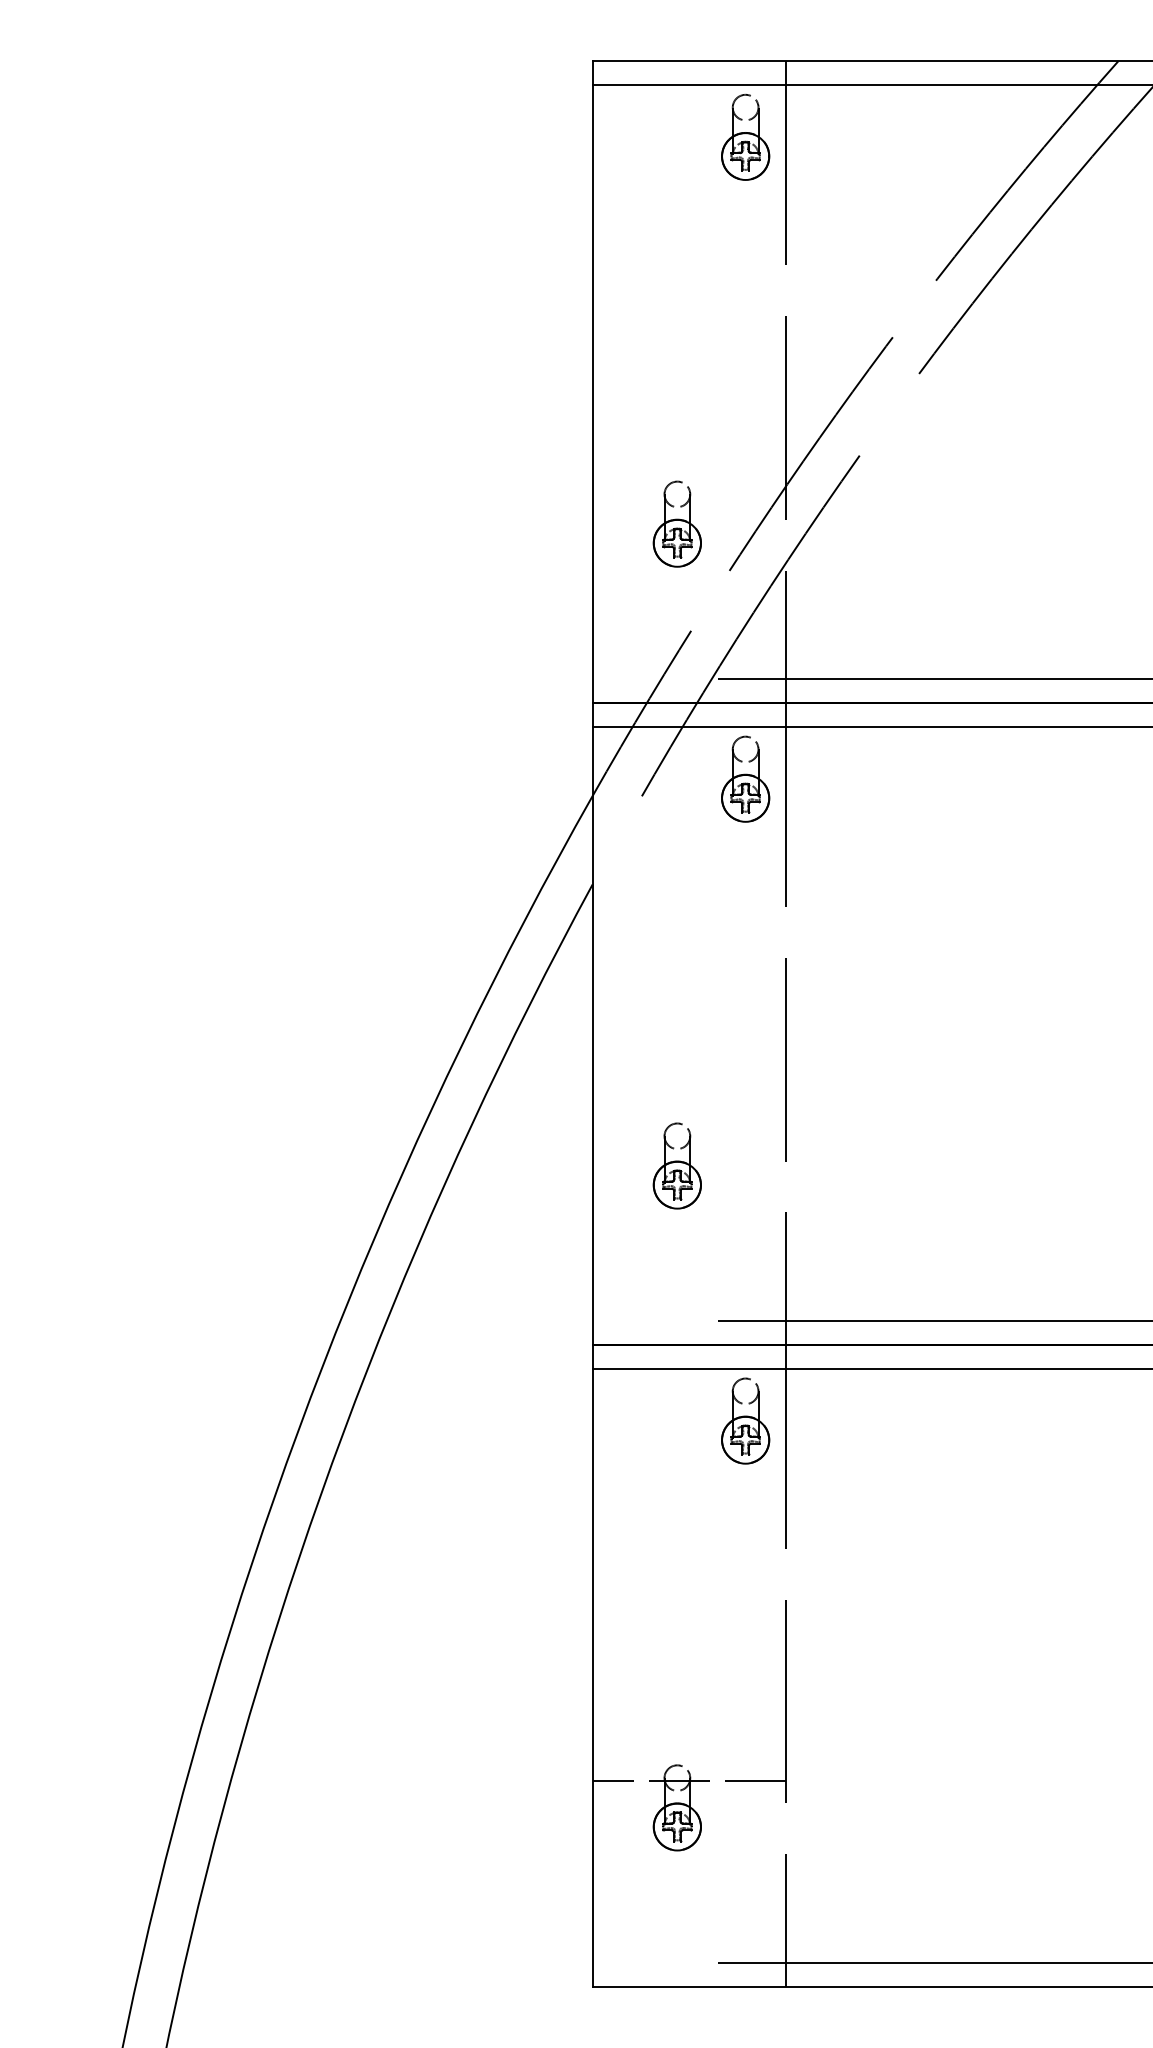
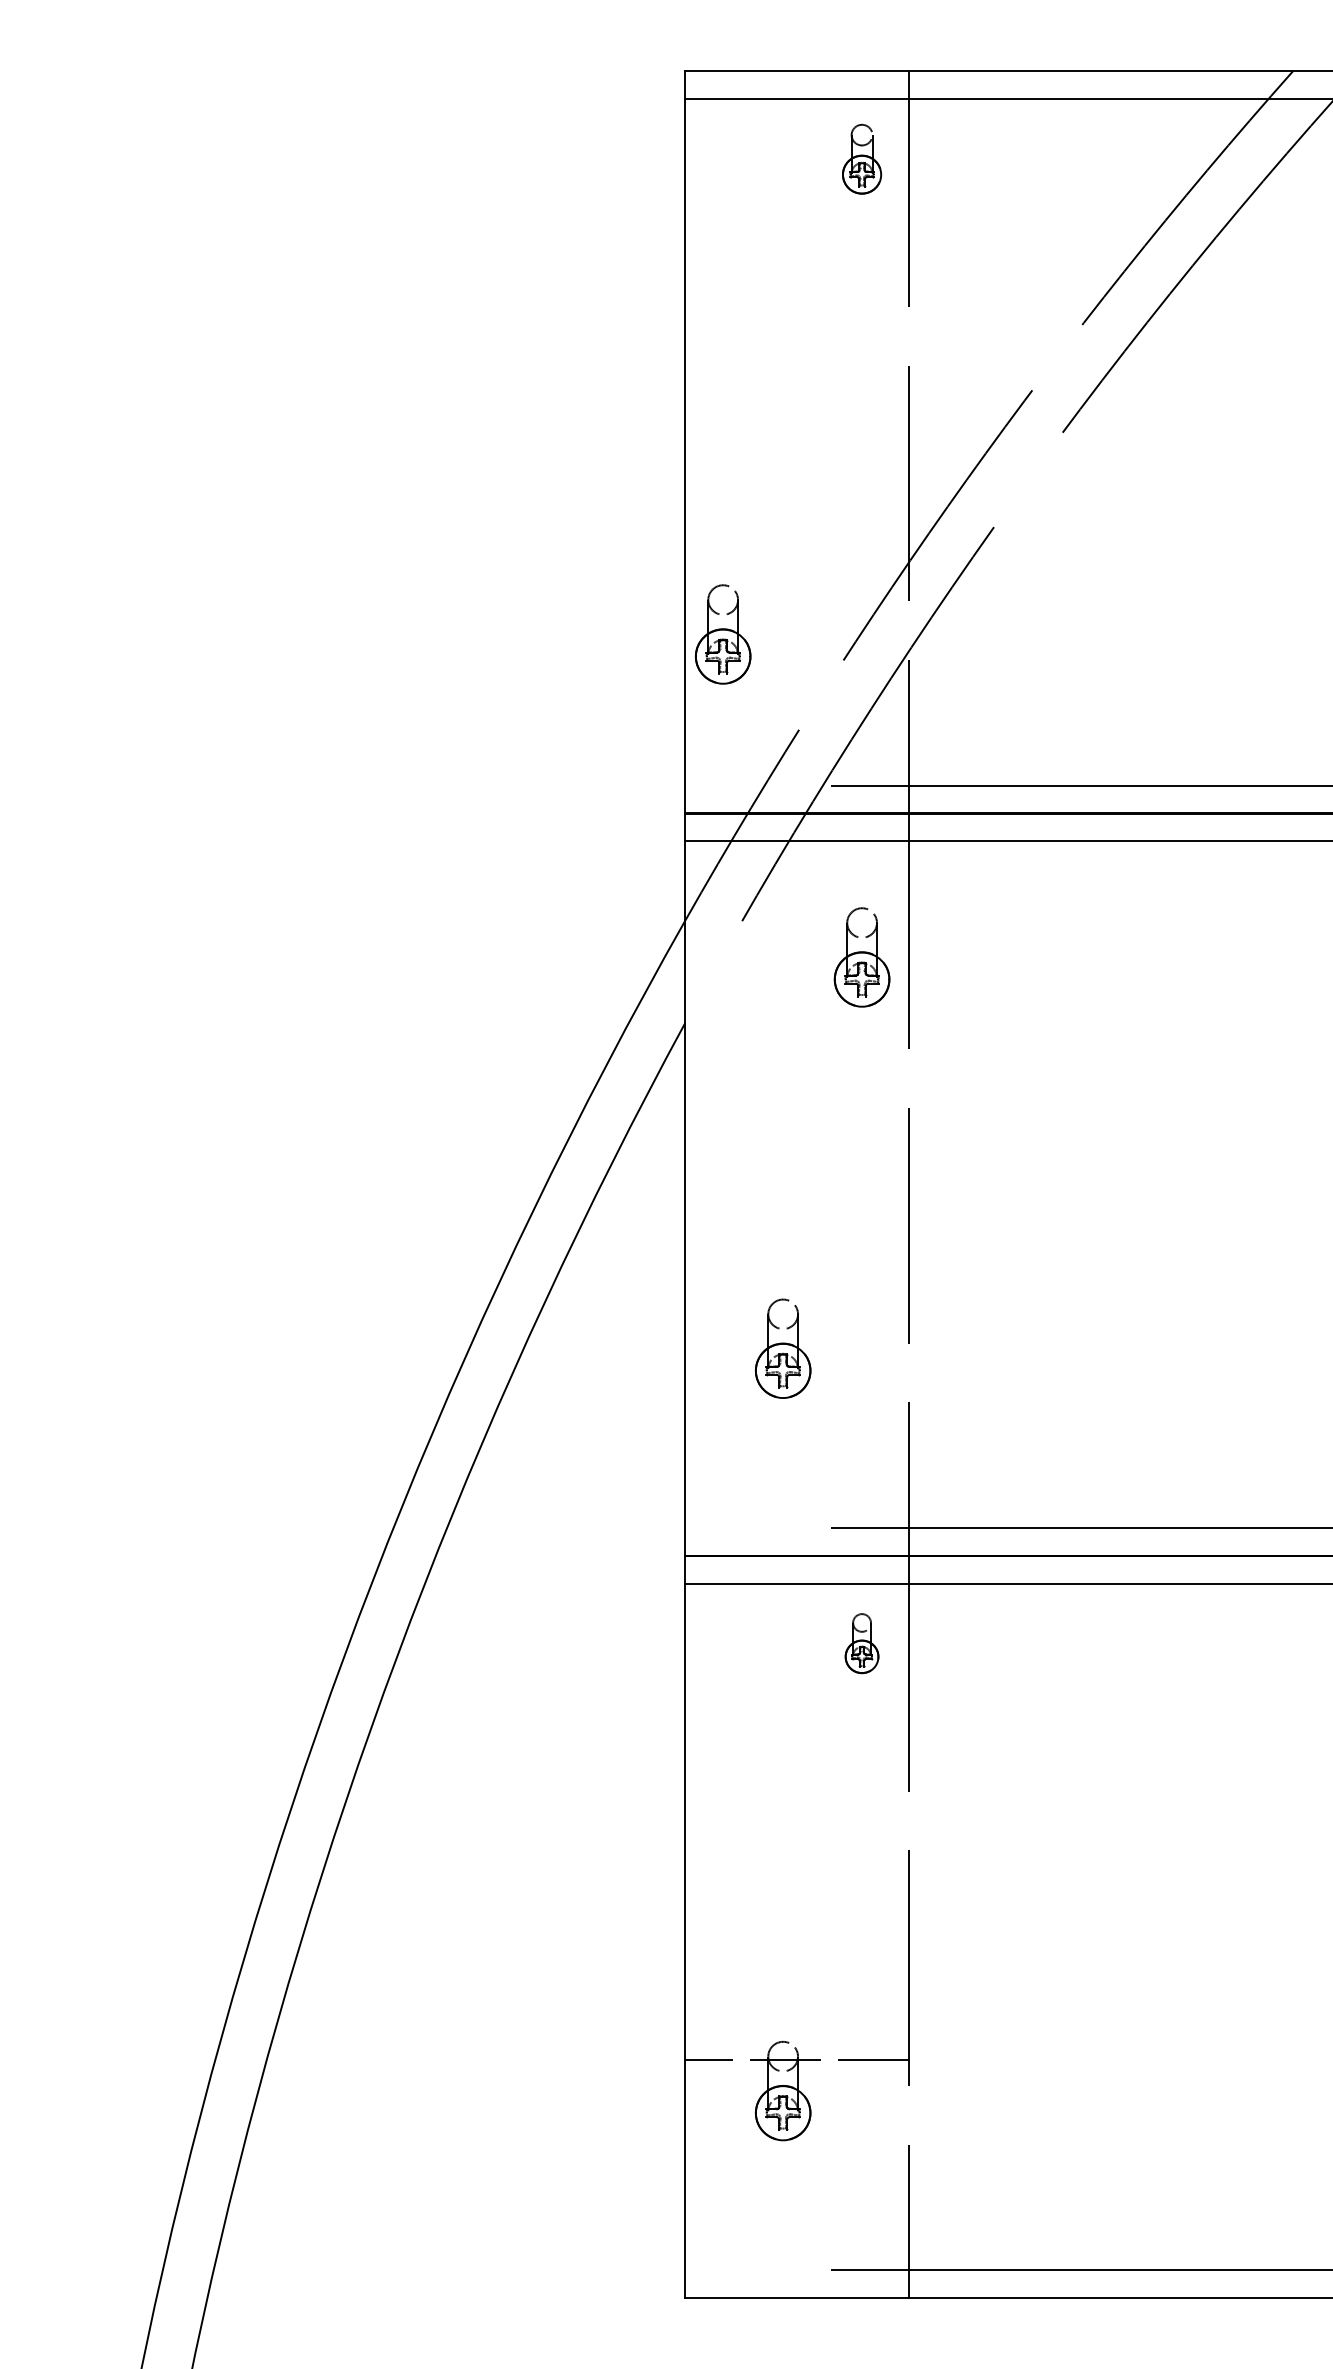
part: (745, 137) -> (861, 159), size x0.7
part: (676, 524) -> (722, 634), moved
part: (745, 779) -> (861, 957), moved
part: (745, 1420) -> (861, 1643), size x0.6

